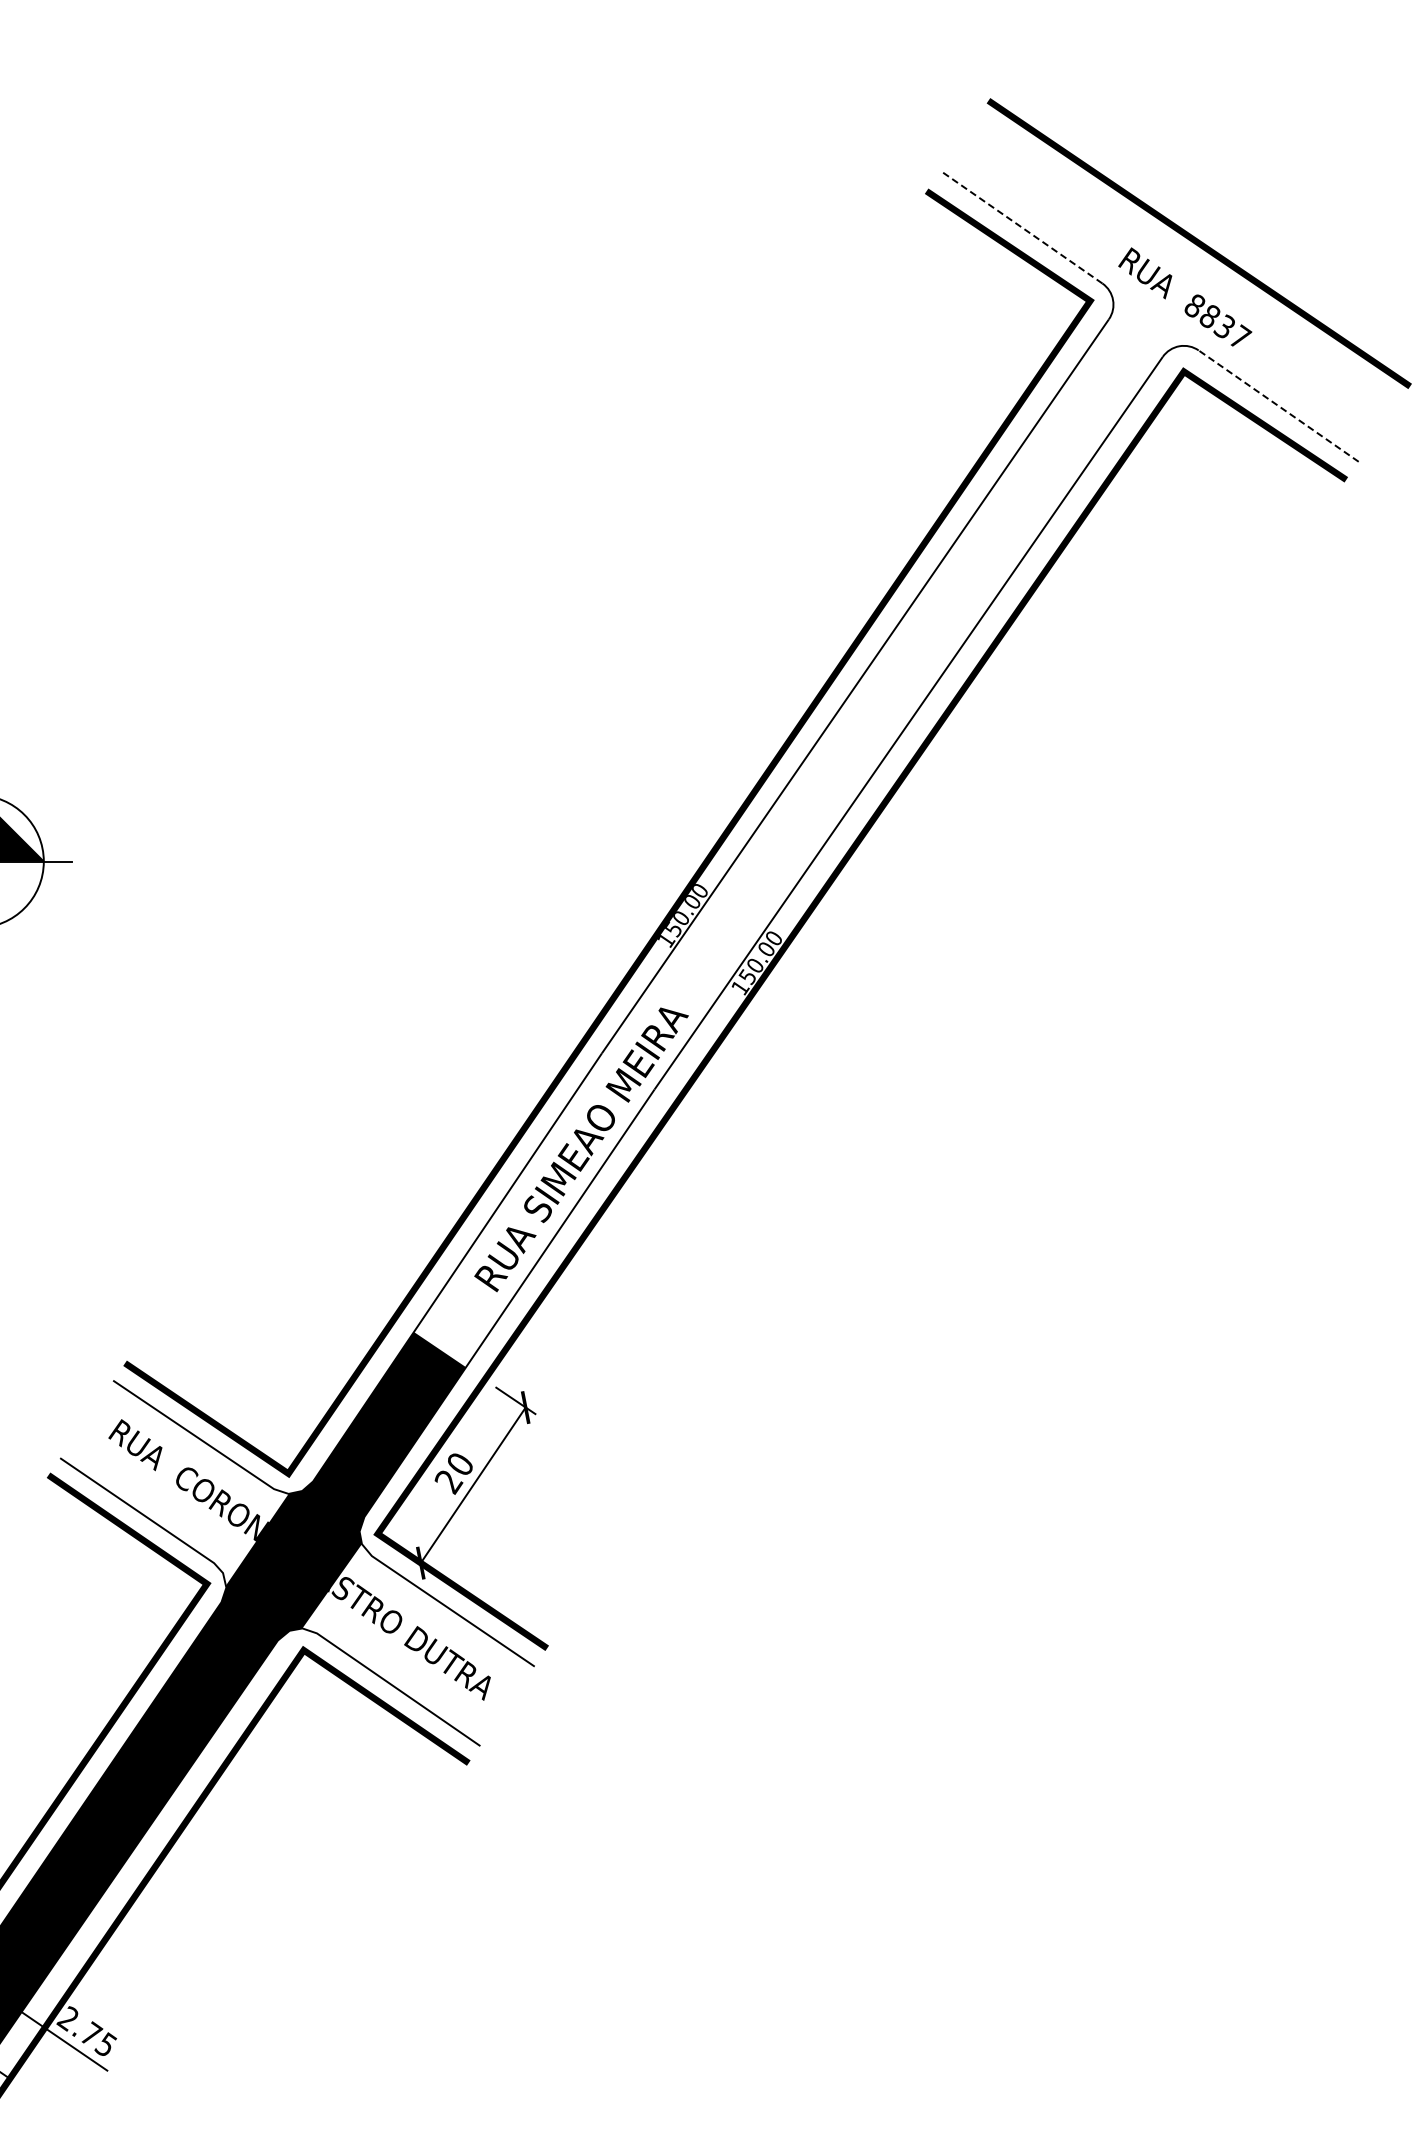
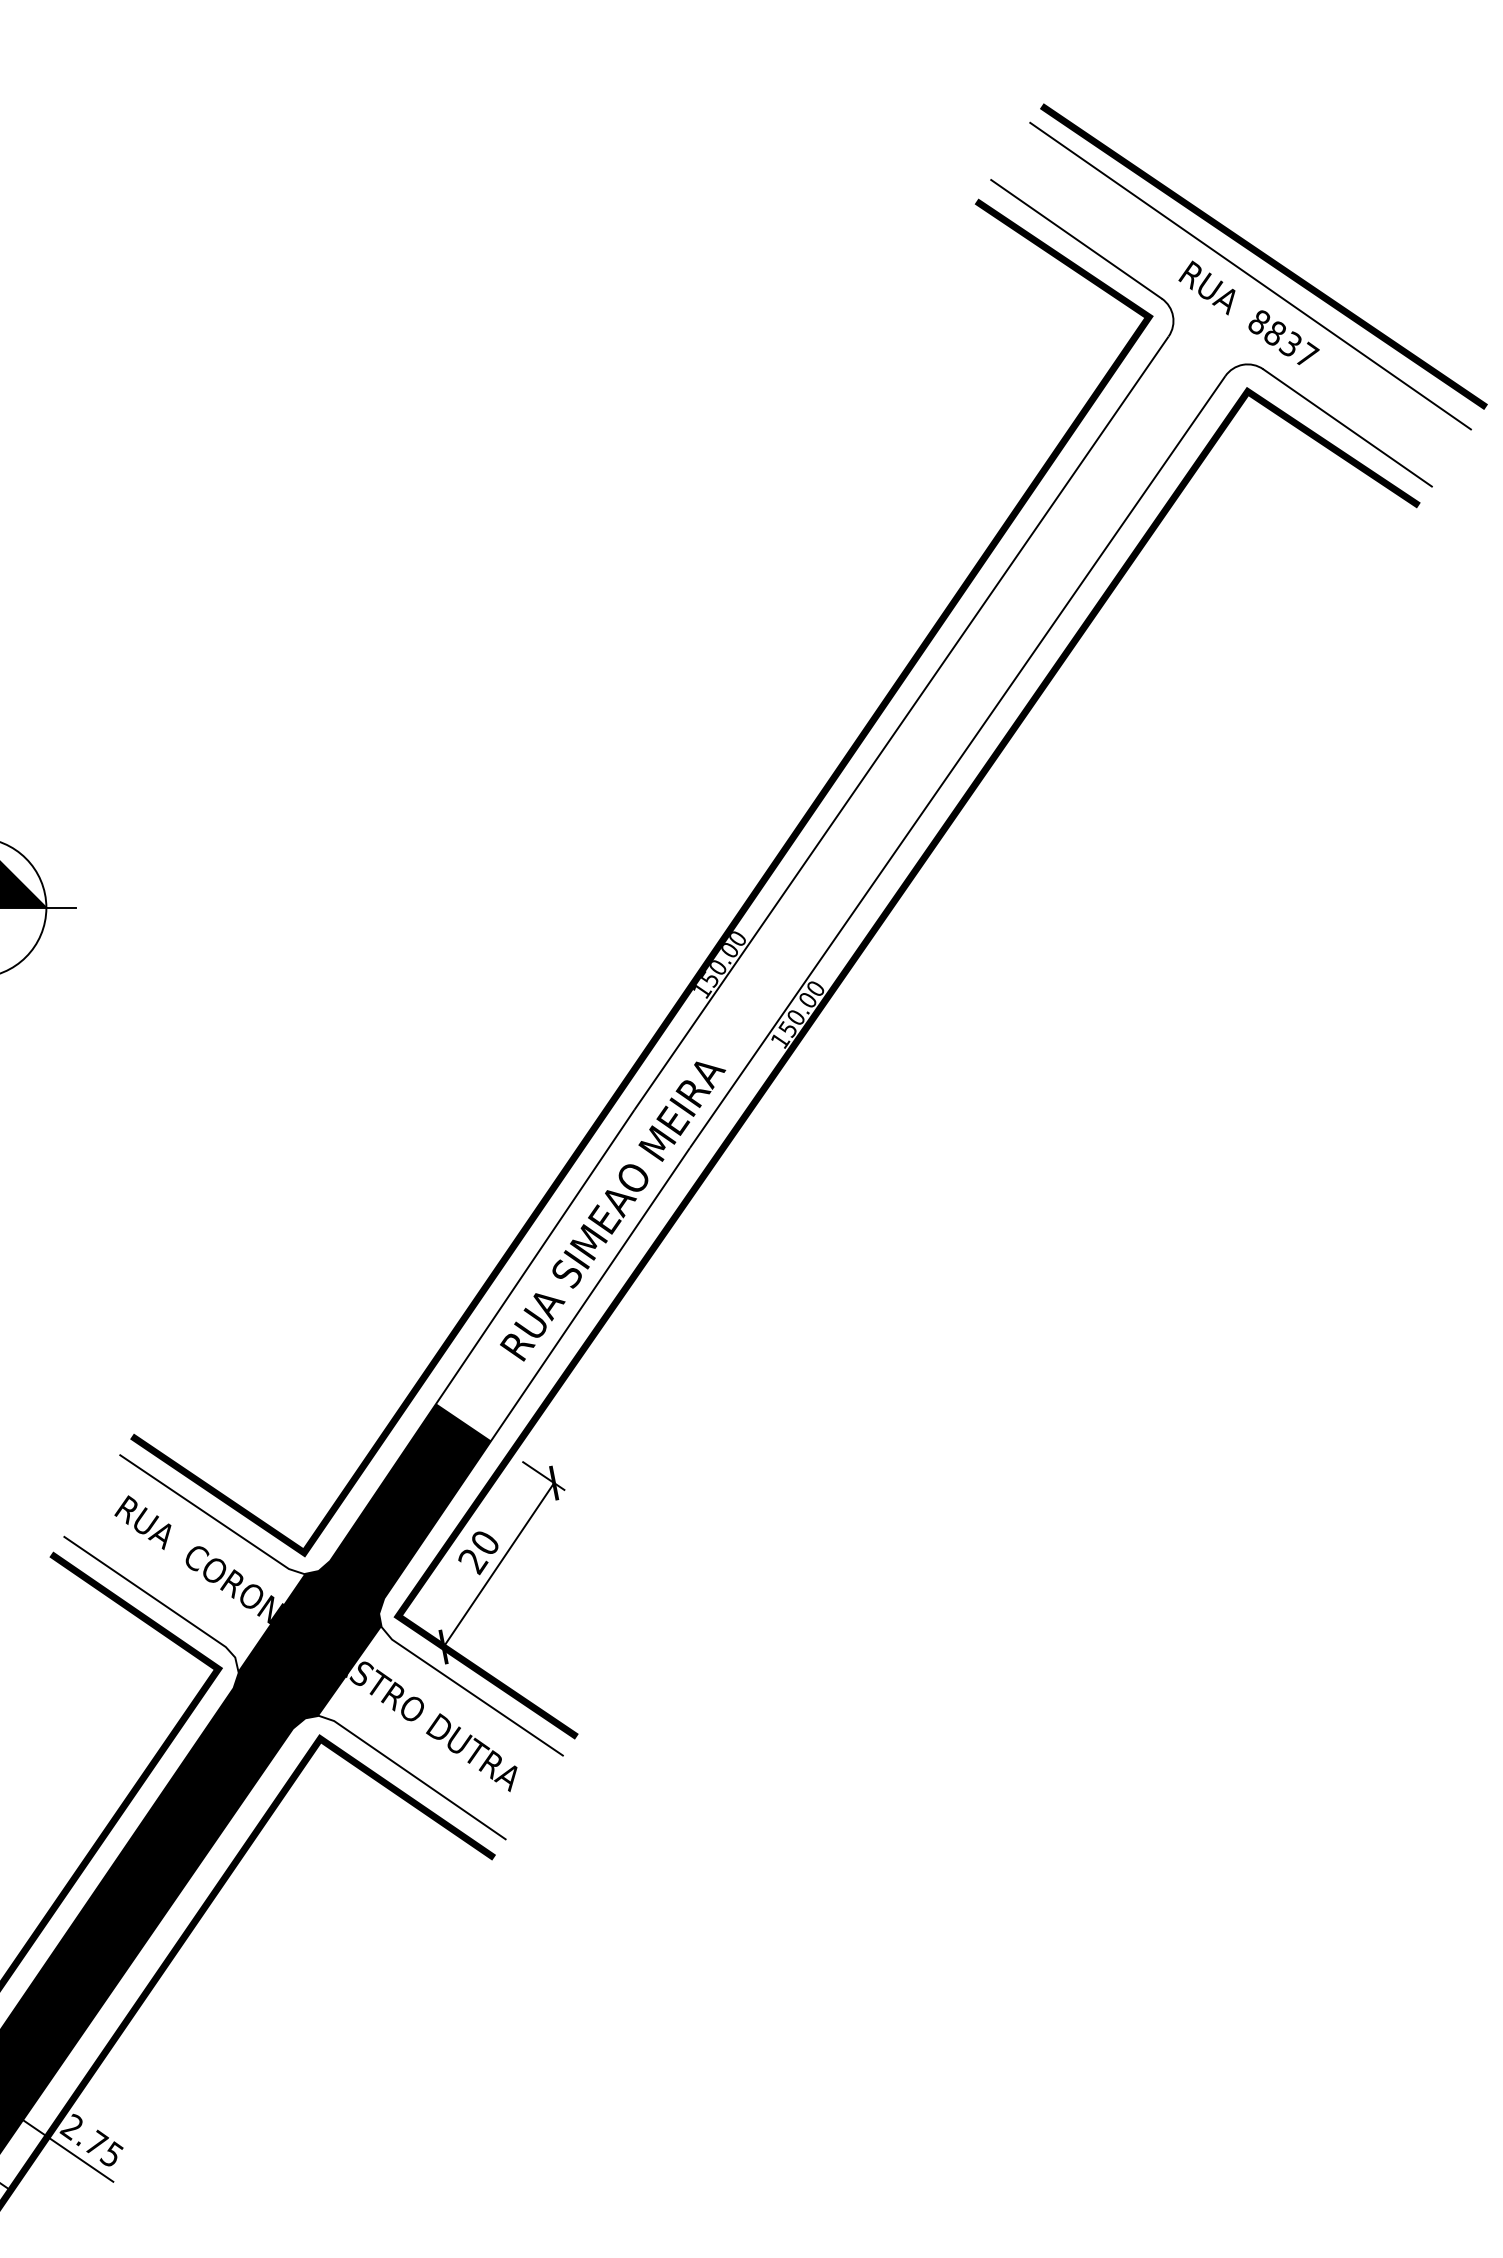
line: (1021, 227) -> (1076, 239), dashed -> solid
line: (1186, 261) -> (1250, 275), added
line: (1278, 405) -> (1347, 427), dashed -> solid

